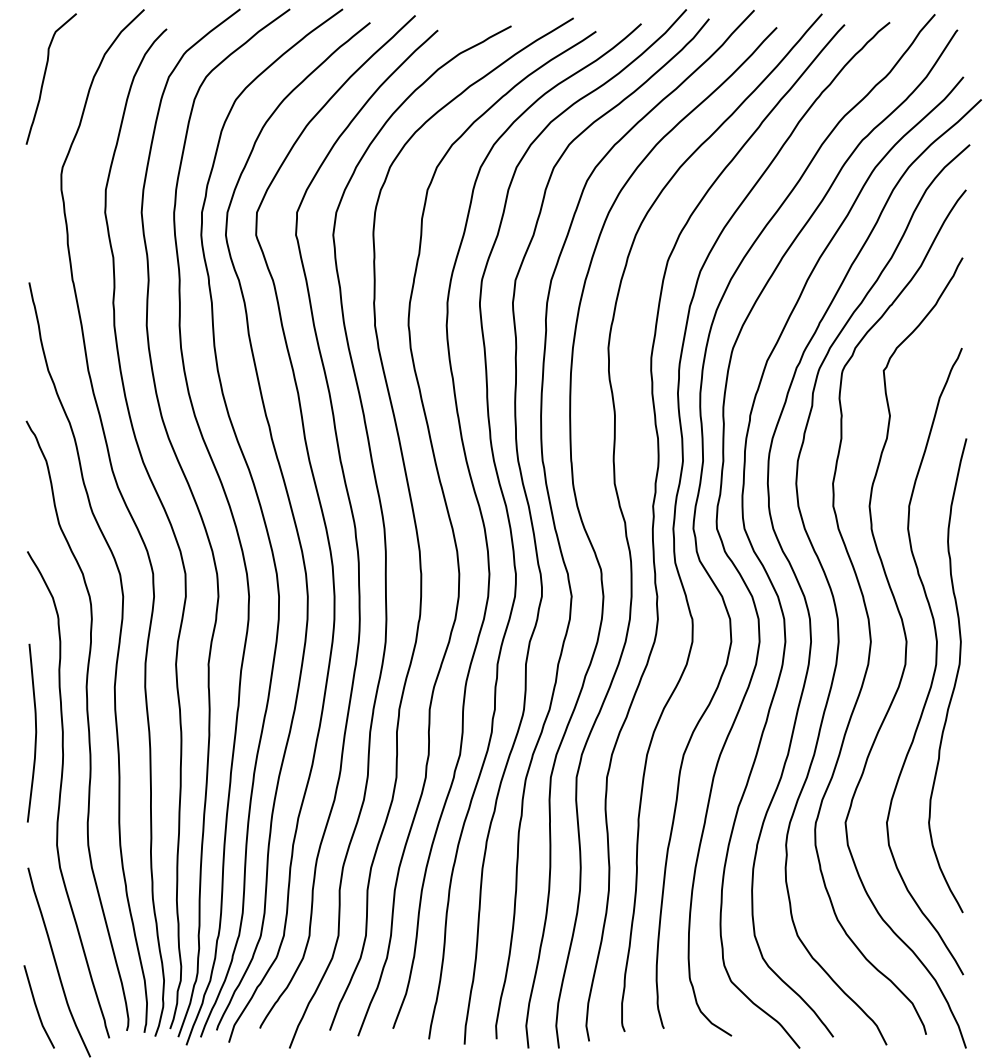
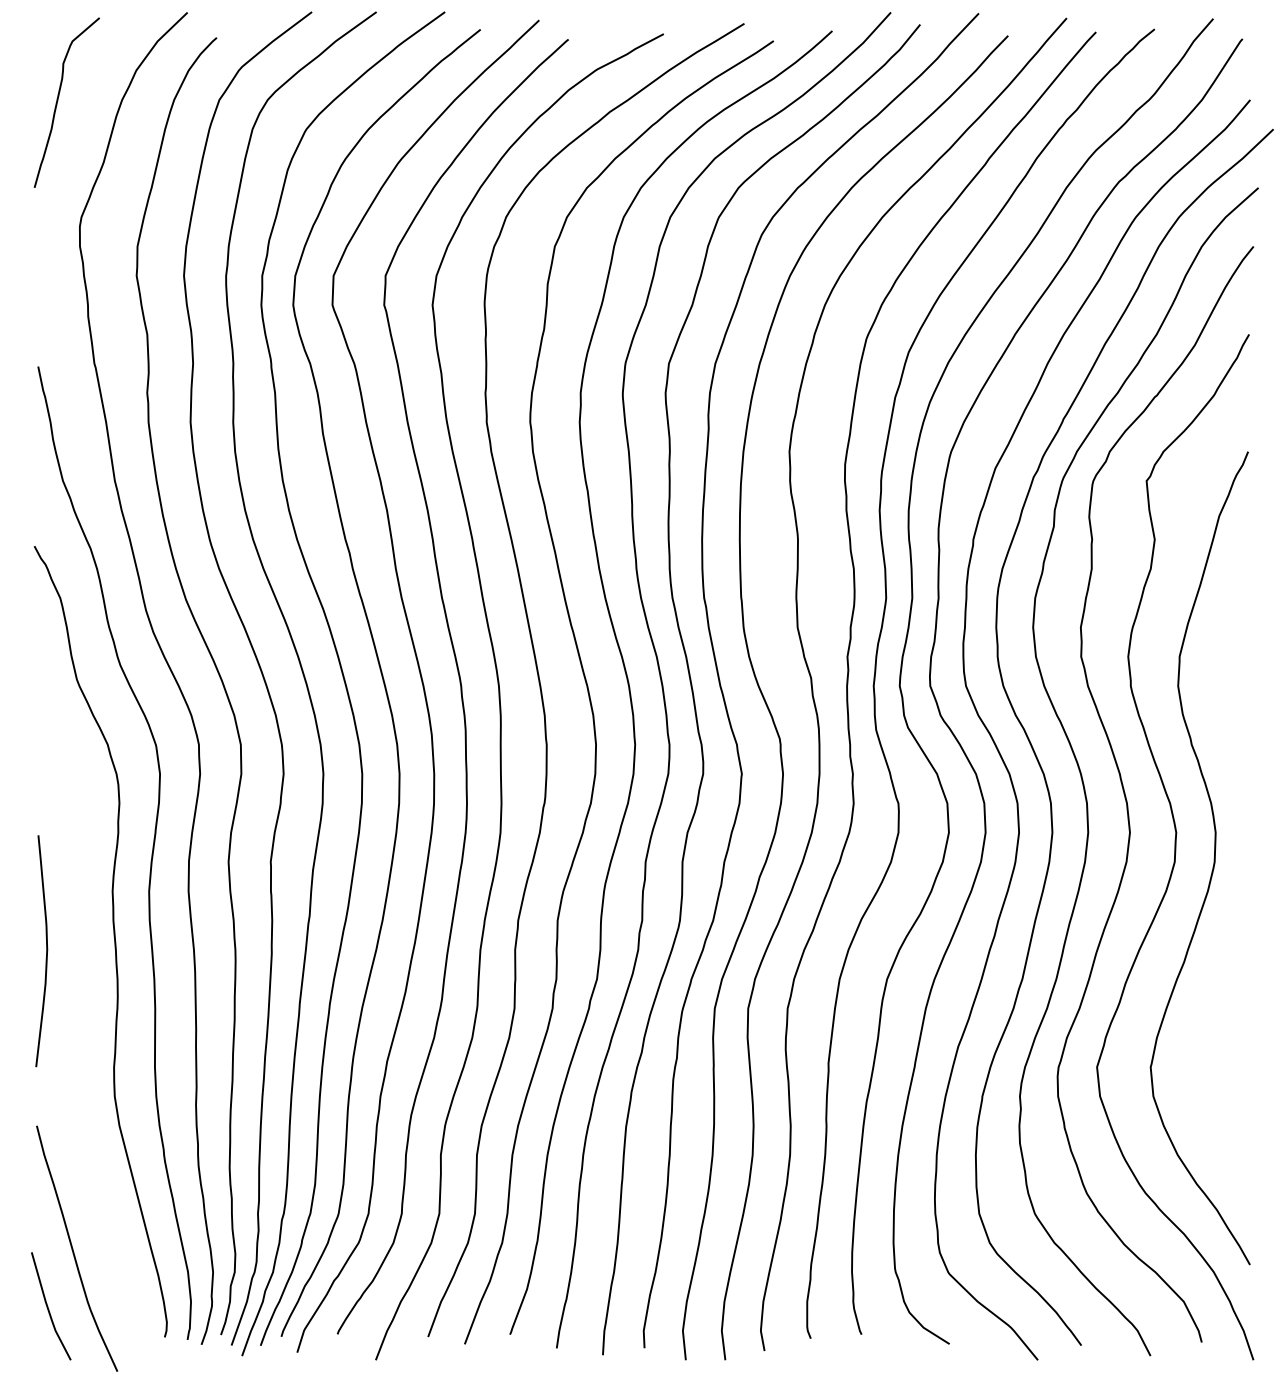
curve: (955, 677) -> (1239, 878), removed
curve: (61, 793) -> (80, 1029), removed

